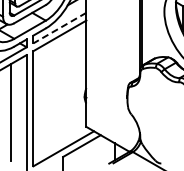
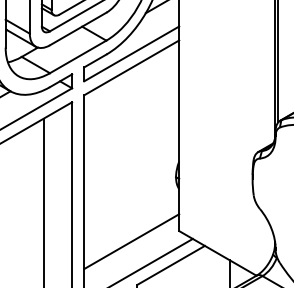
line: (59, 28) -> (130, 54), dashed -> solid
line: (59, 132) -> (130, 241), added

